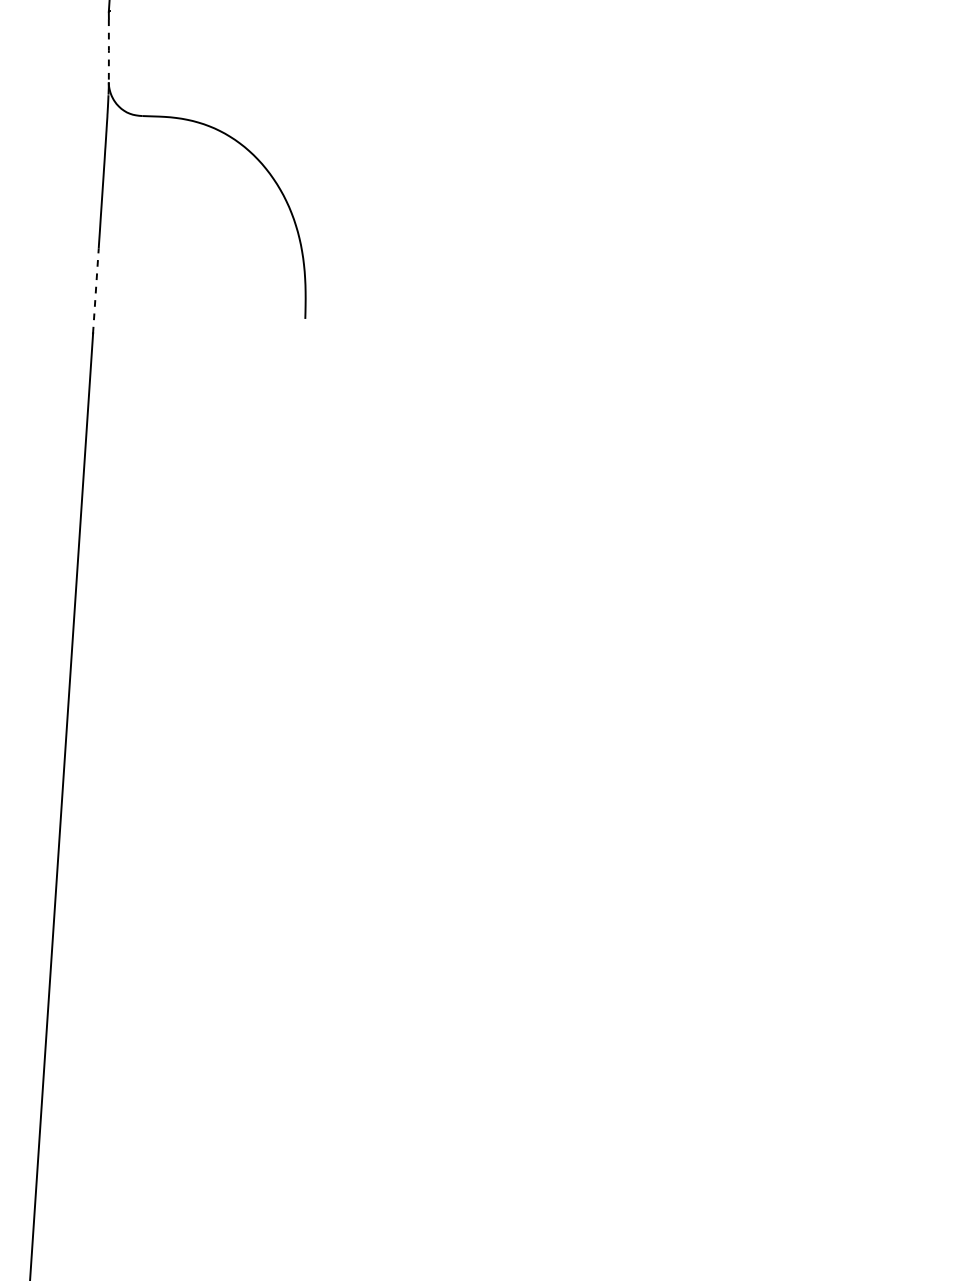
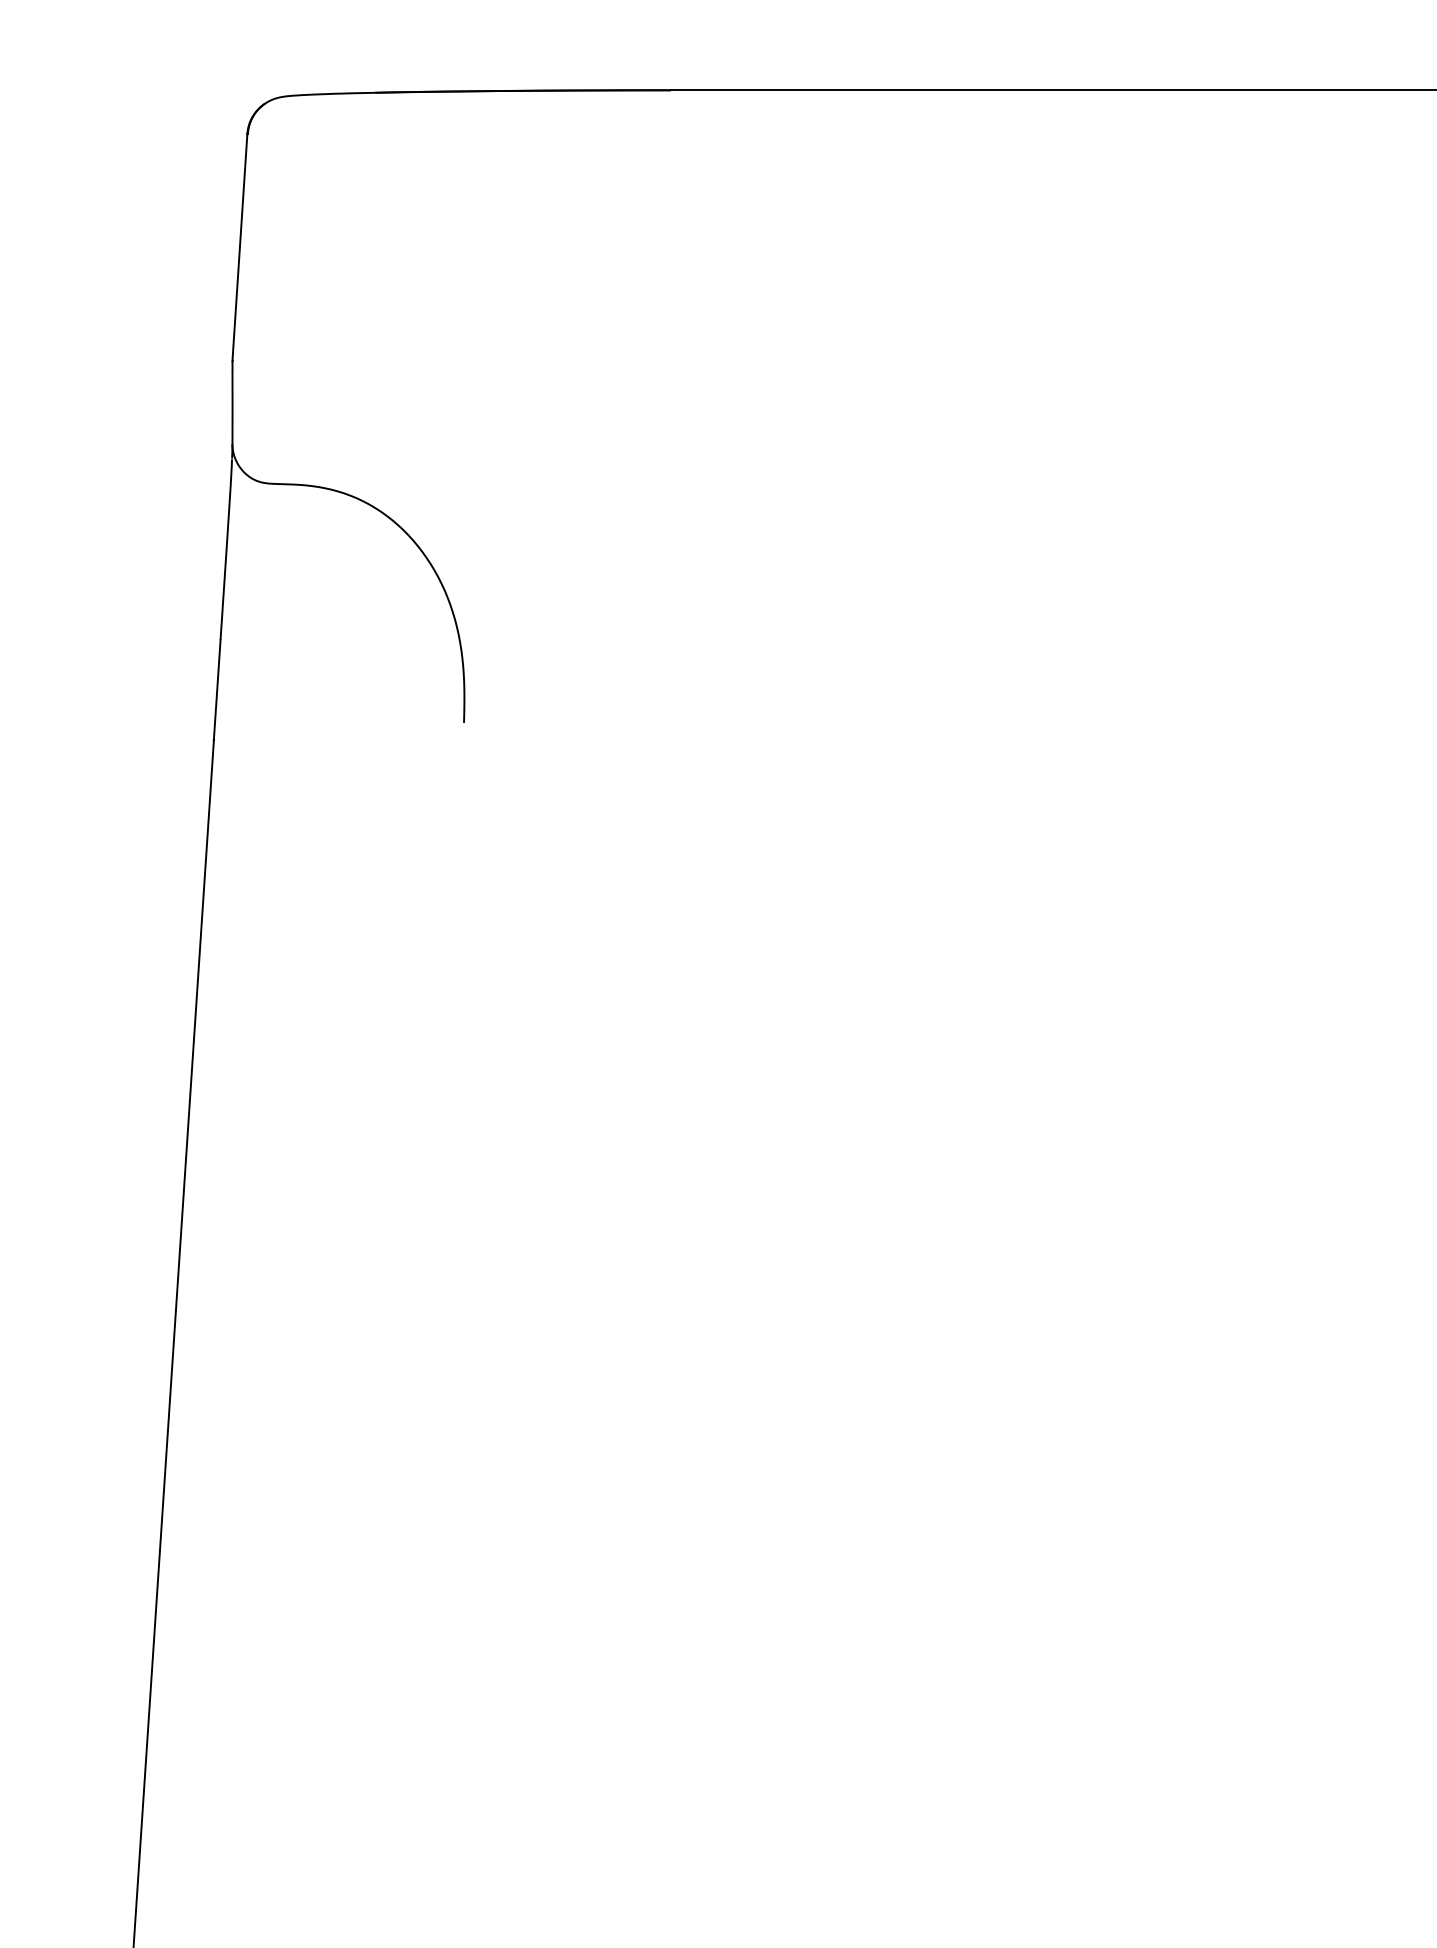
line: (108, 50) -> (232, 406), dashed -> solid
line: (96, 290) -> (217, 689), dashed -> solid

